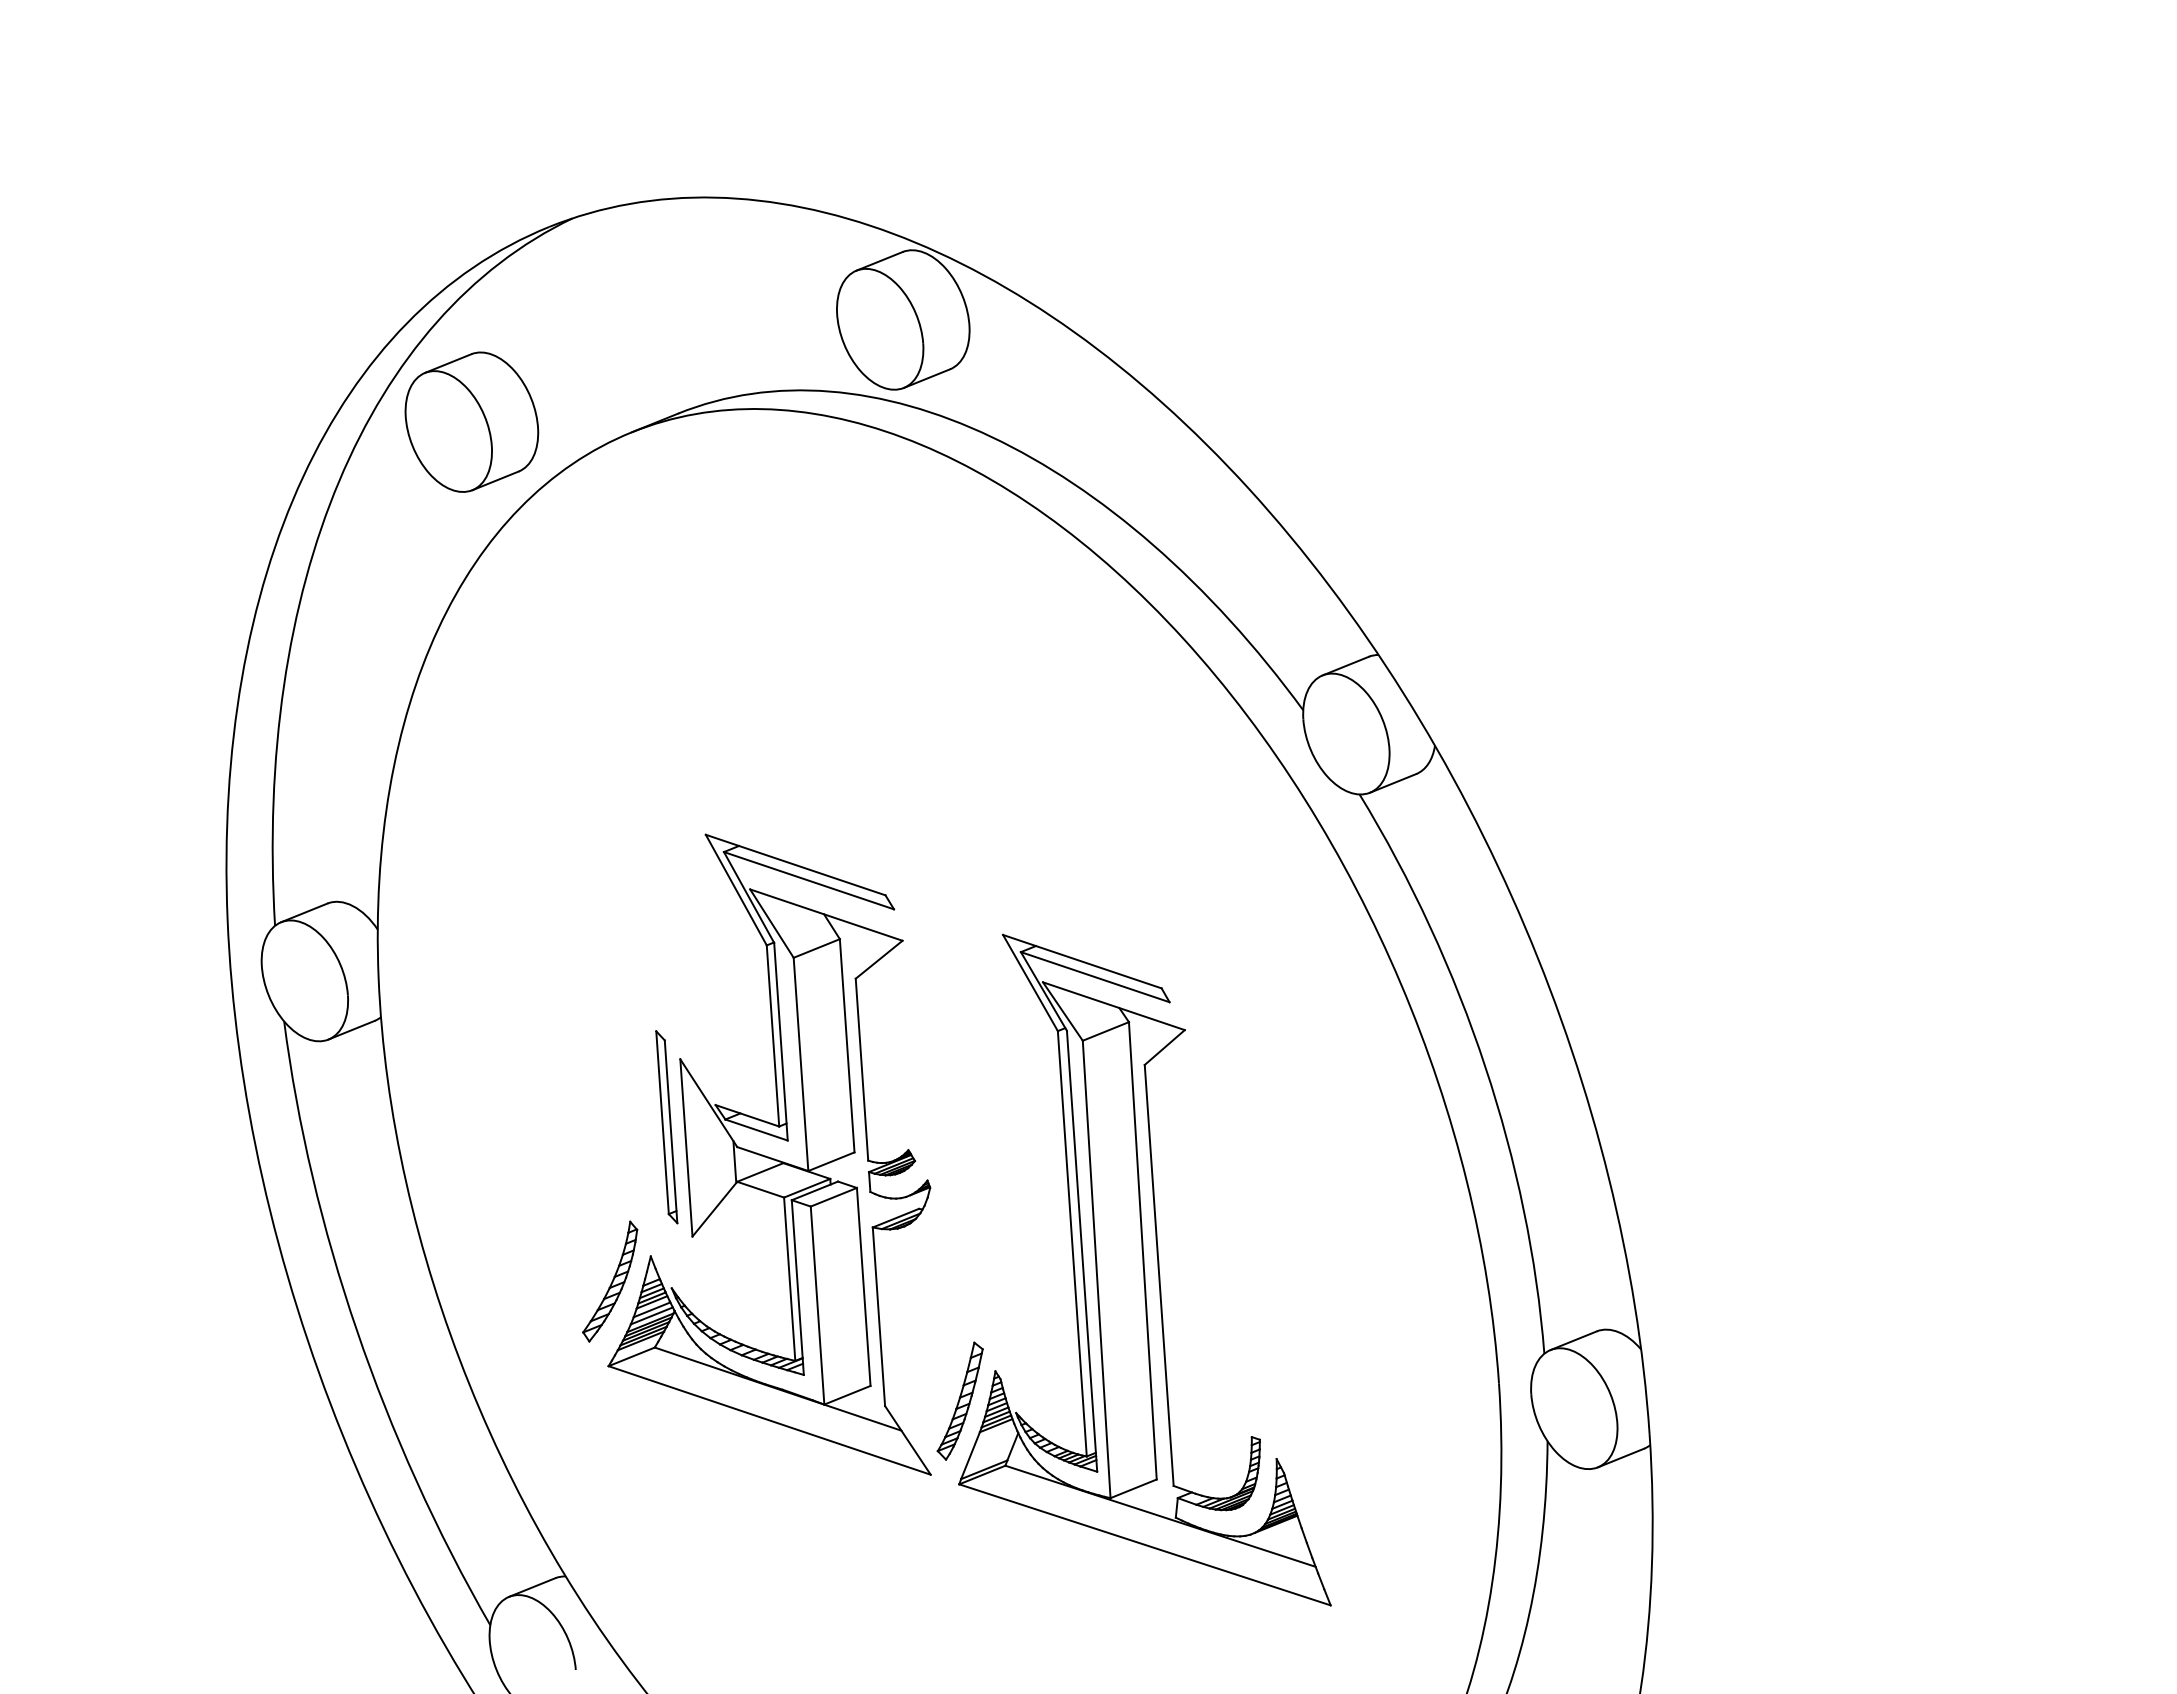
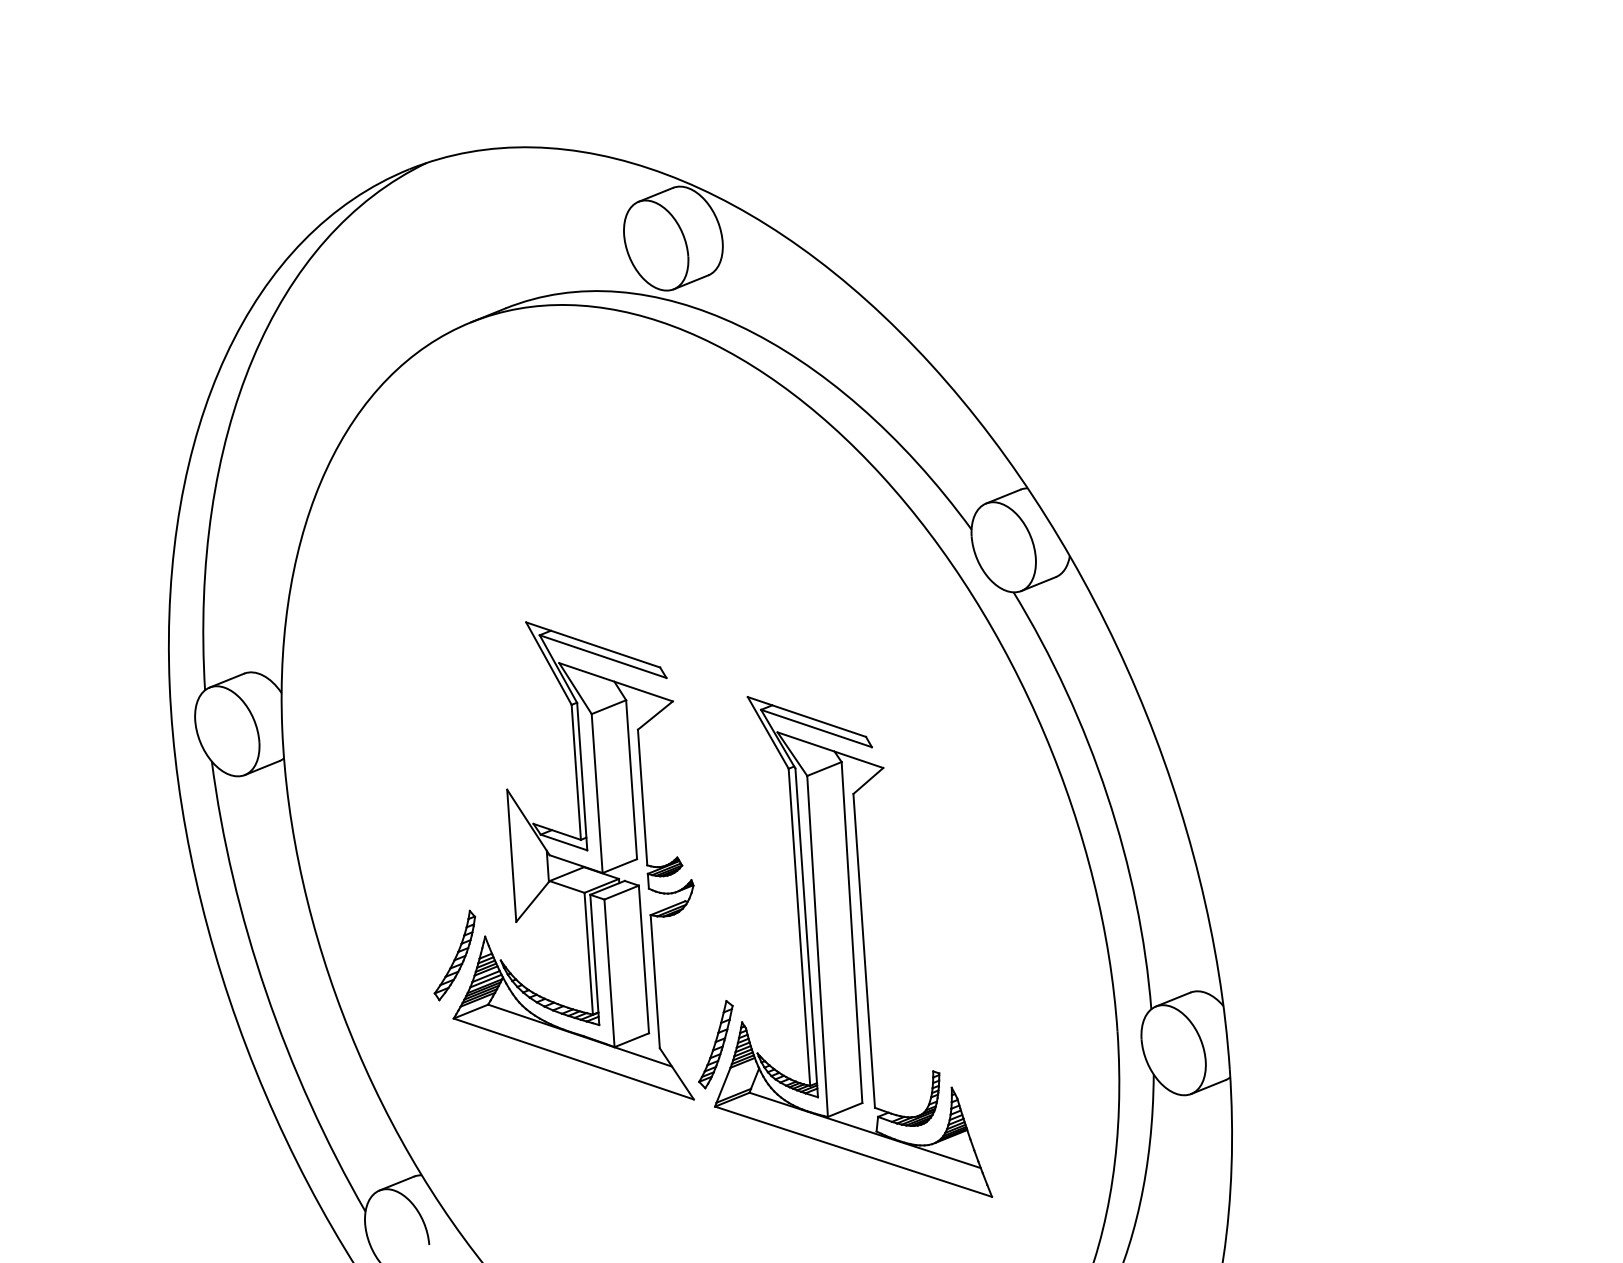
part: (471, 421) -> (351, 314), removed
part: (666, 1127) -> (496, 840), removed

